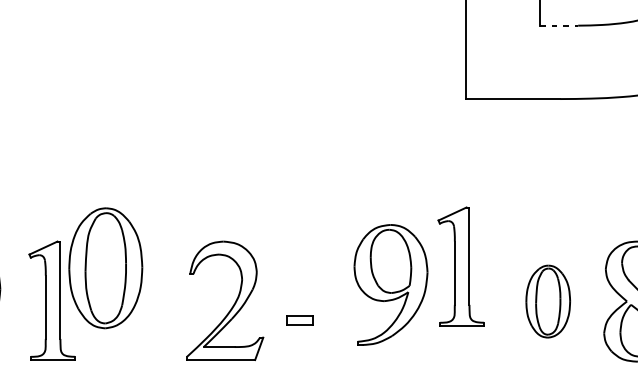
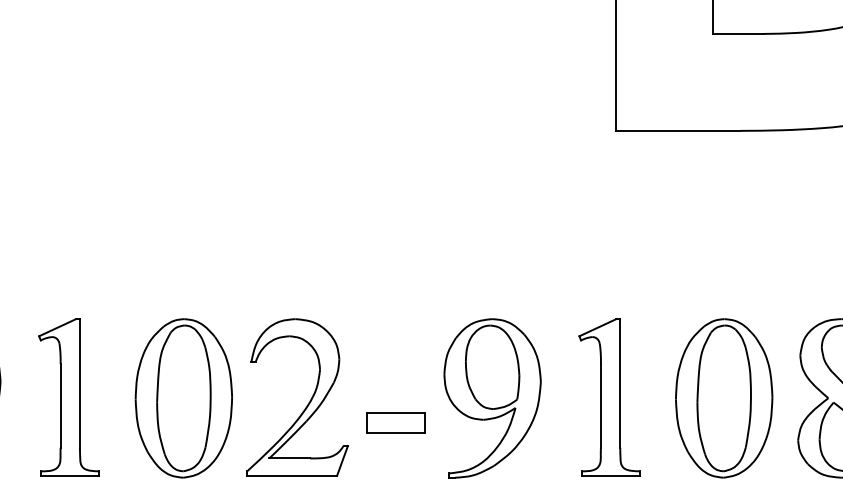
line: (559, 25) -> (738, 33), dashed -> solid
part: (461, 266) -> (609, 397), moved
part: (105, 268) -> (183, 398), moved
part: (390, 285) -> (492, 398), moved
part: (548, 301) -> (724, 398), size x1.67
part: (299, 319) -> (395, 422), size x1.67

